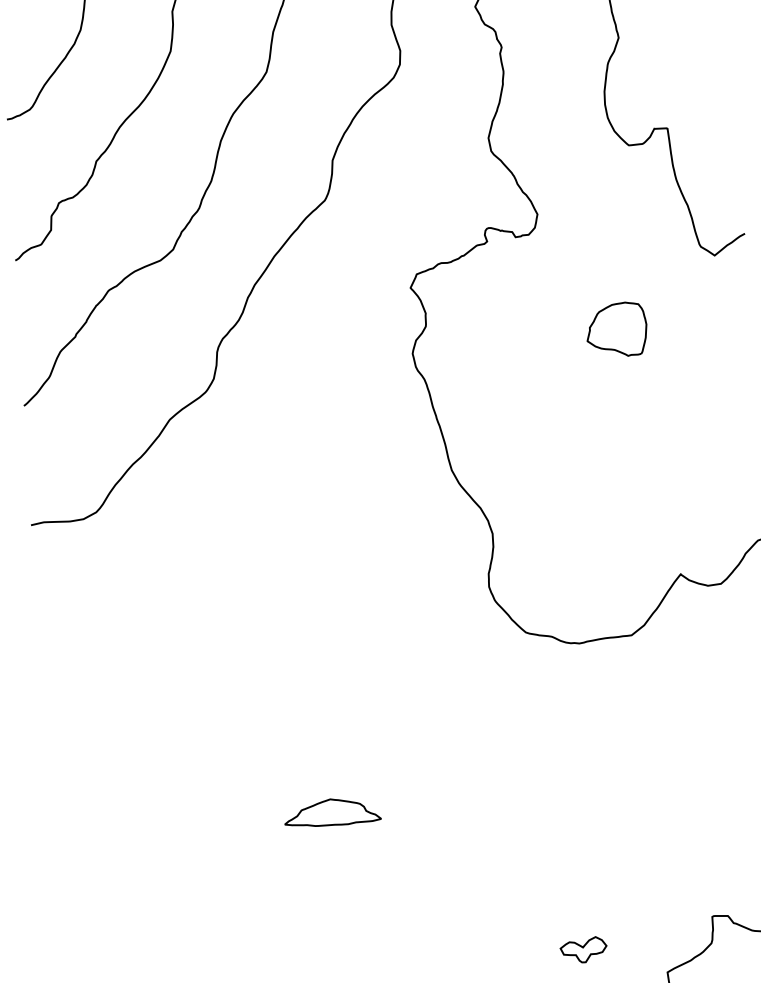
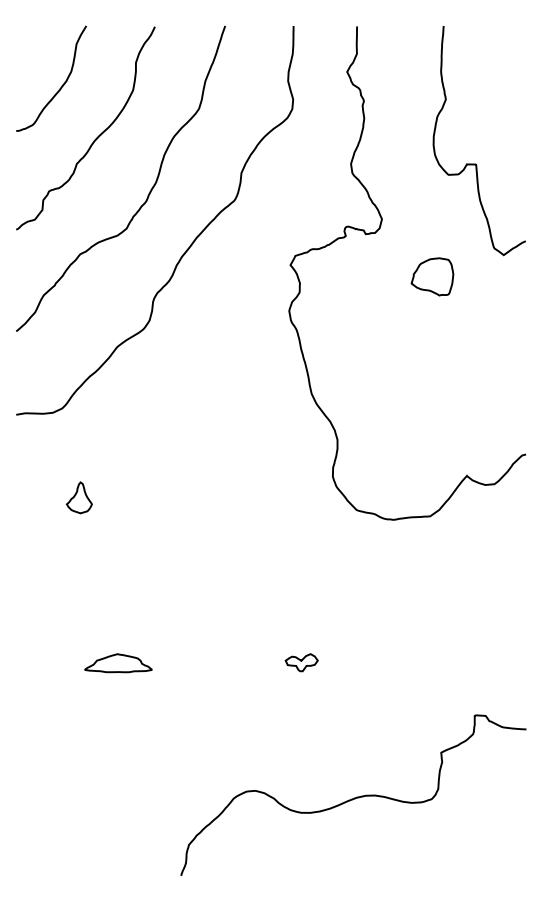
part: (616, 329) -> (432, 276), moved
part: (127, 638) -> (78, 497), added
part: (332, 812) -> (118, 663), moved
part: (583, 949) -> (301, 662), moved

